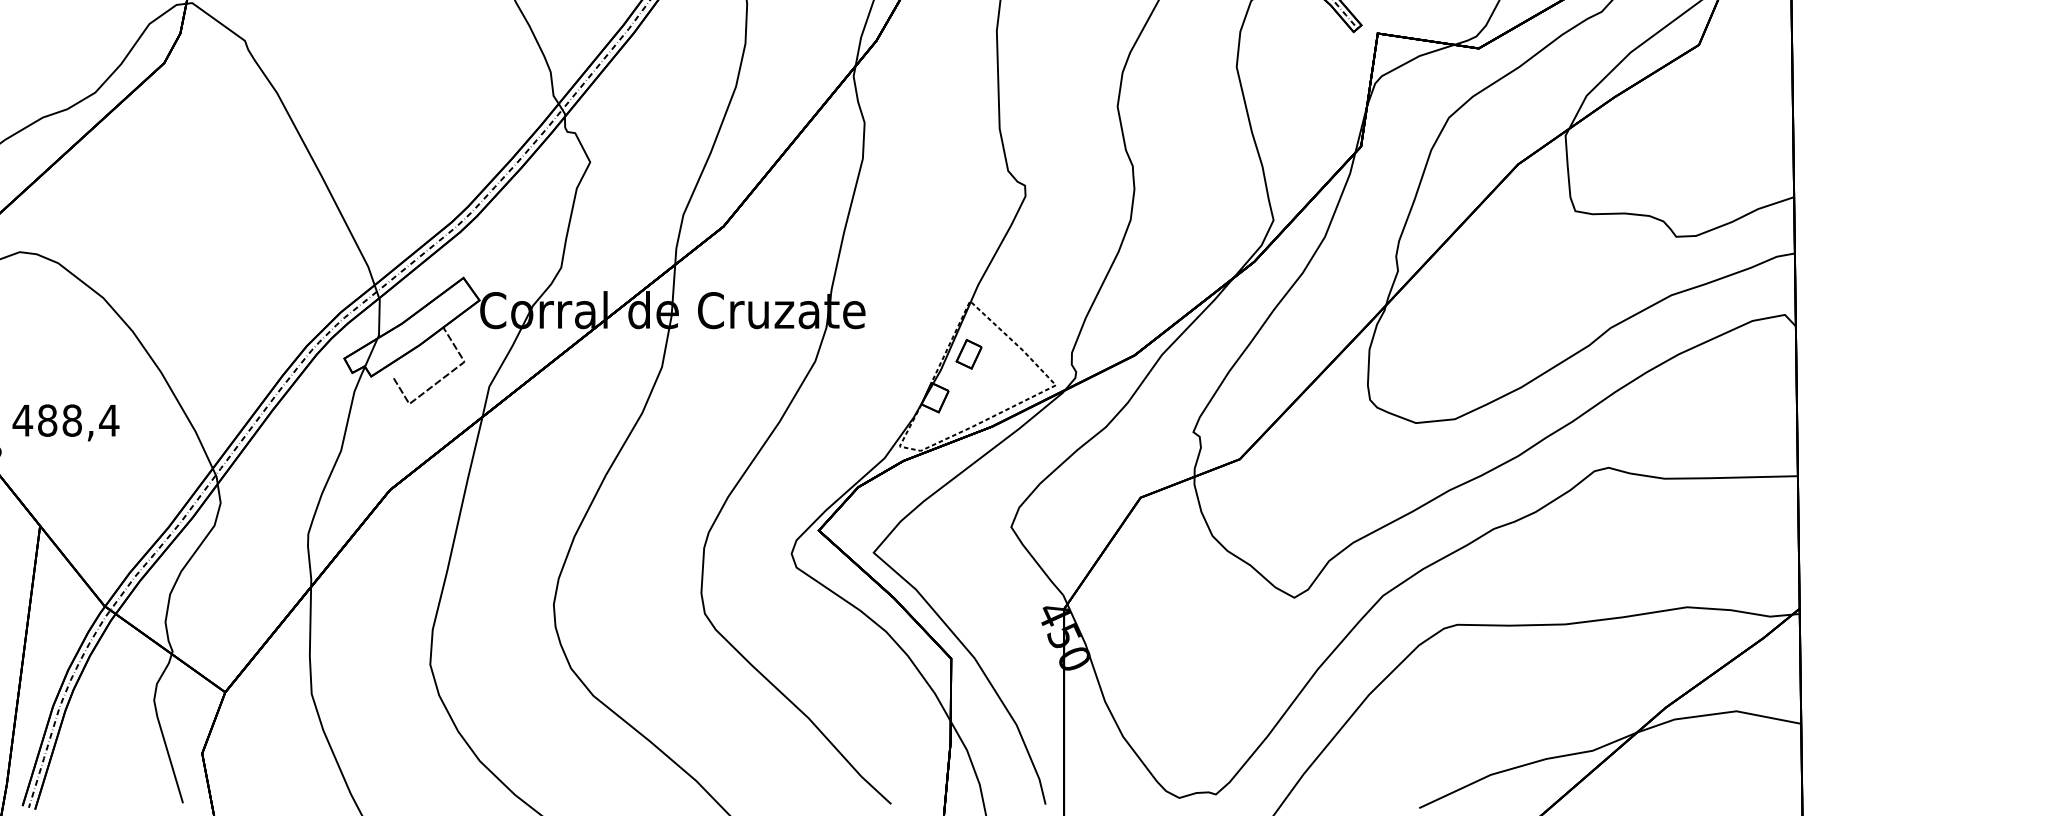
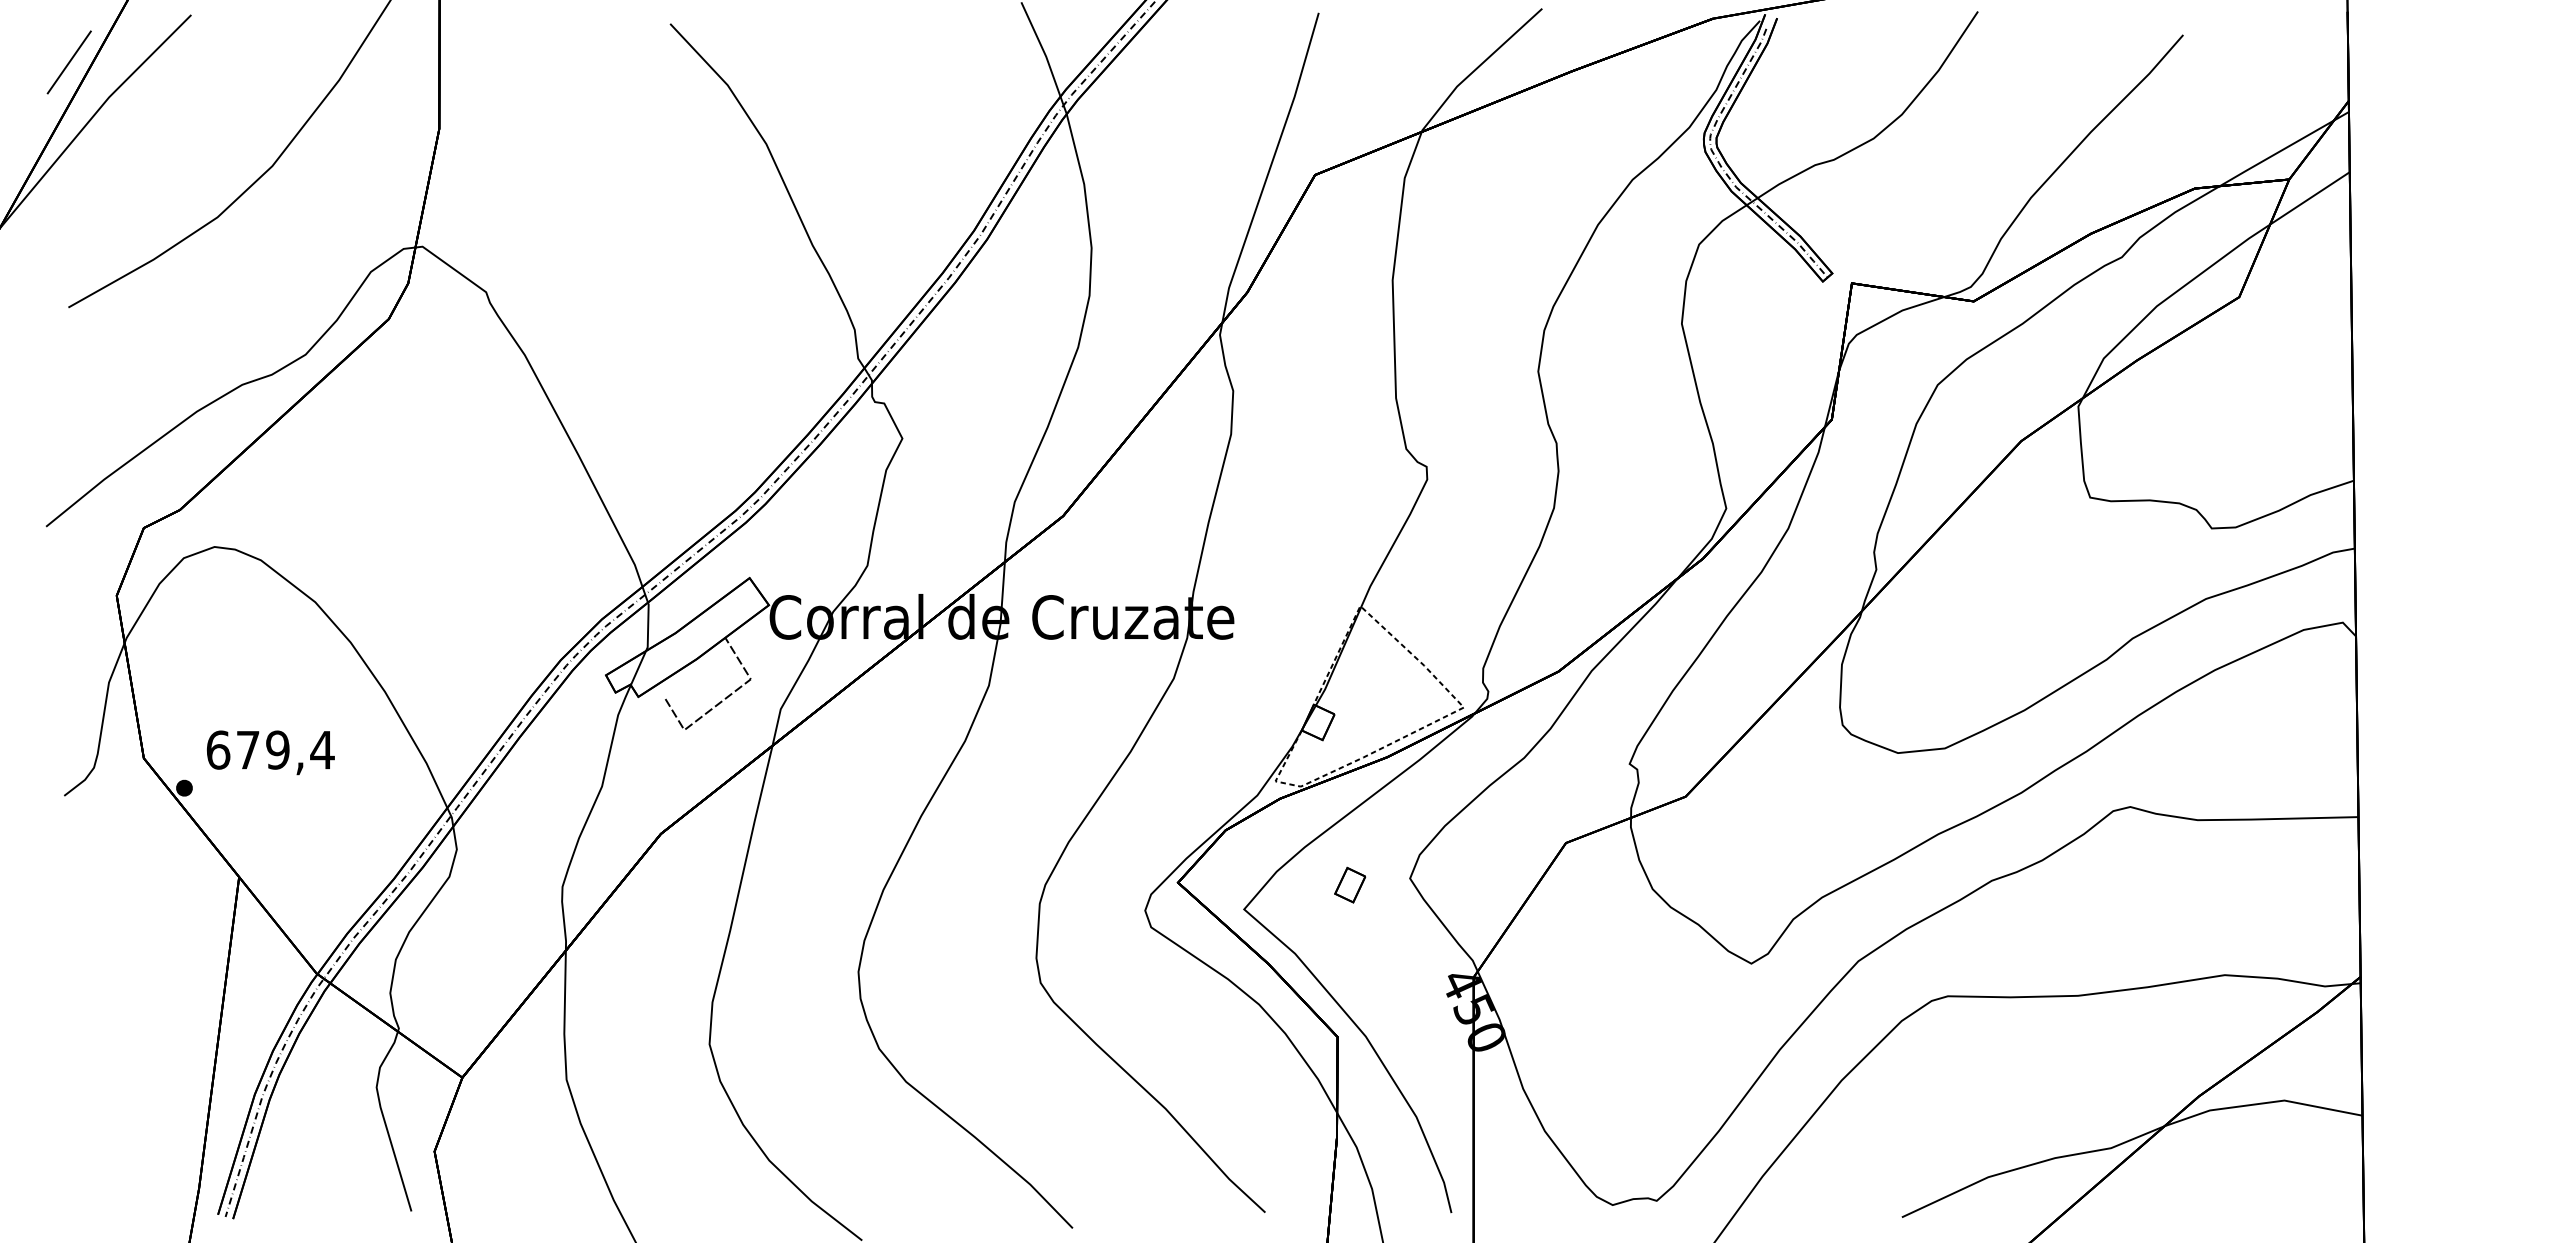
part: (969, 353) -> (1350, 884), moved
text: (47, 420) -> (247, 749), 488,4 -> 679,4

